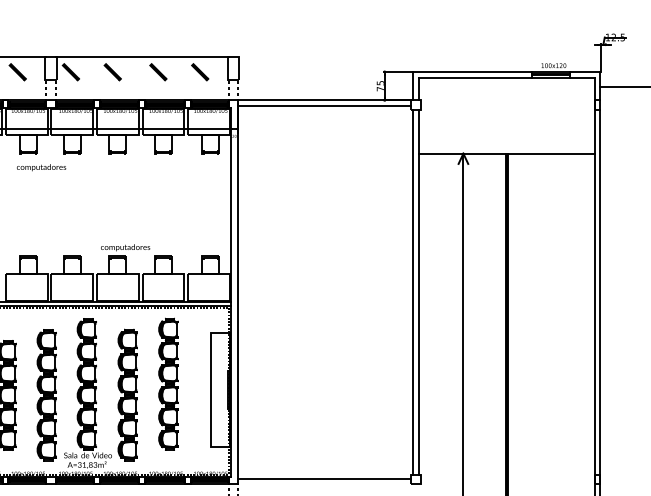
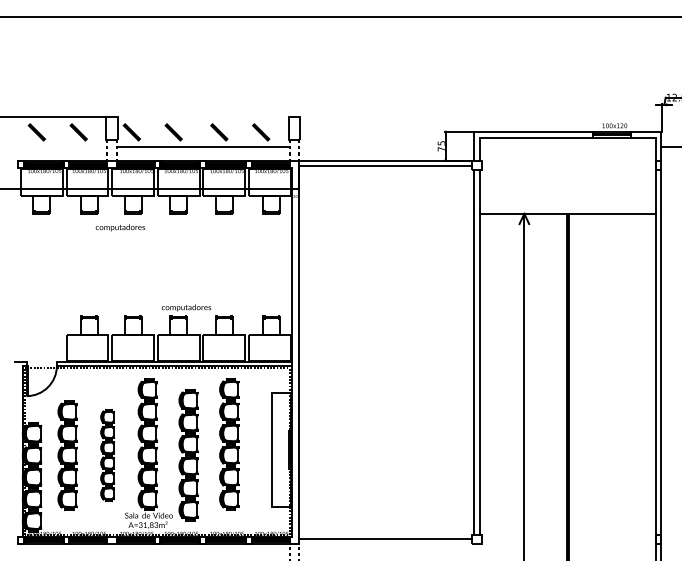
line: (141, 56) -> (202, 146), moved
text: (40, 167) -> (119, 227), moved
part: (46, 395) -> (107, 455), size x0.7

